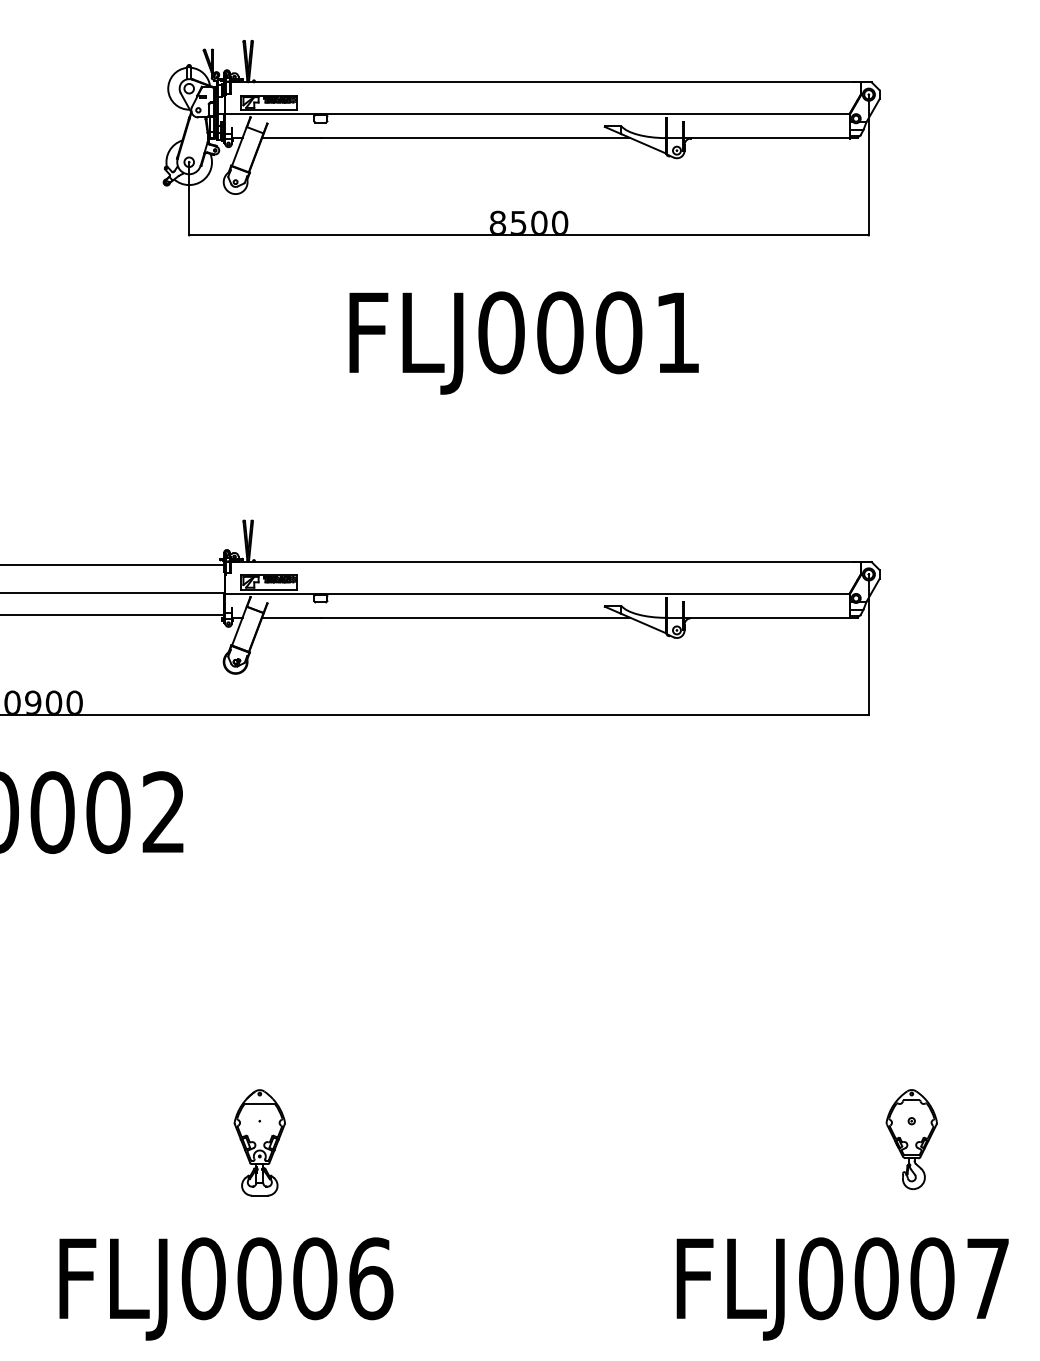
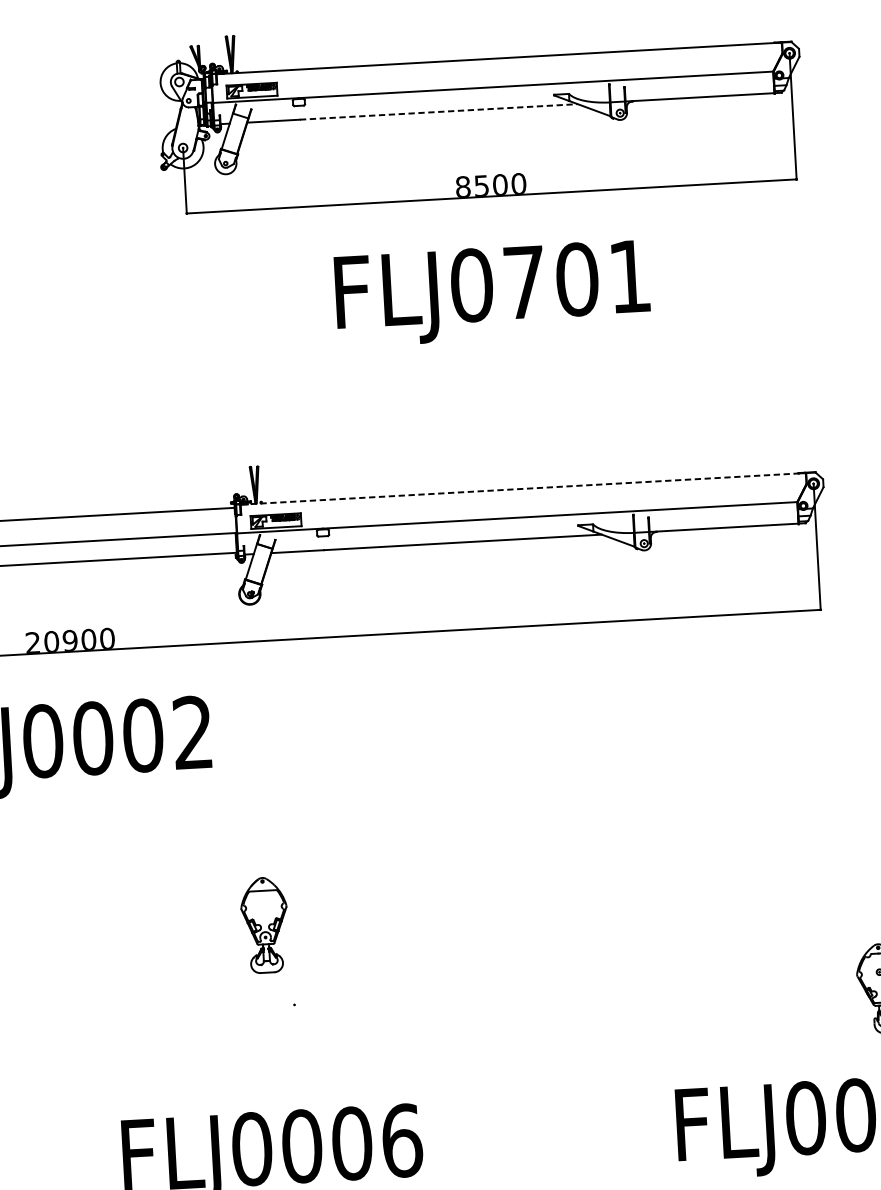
line: (475, 138) -> (438, 112), solid -> dashed
text: (560, 332) -> (524, 282), FLJ0001 -> FLJ0701
line: (545, 562) -> (522, 489), solid -> dashed
part: (259, 1142) -> (264, 924), moved

